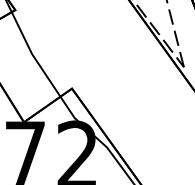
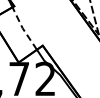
line: (31, 54) -> (22, 28), solid -> dashed

